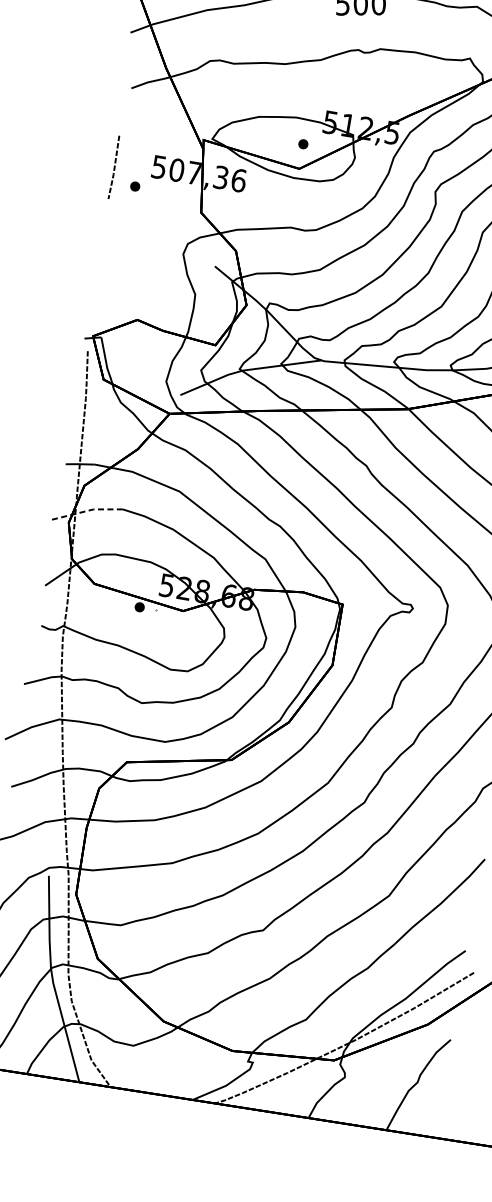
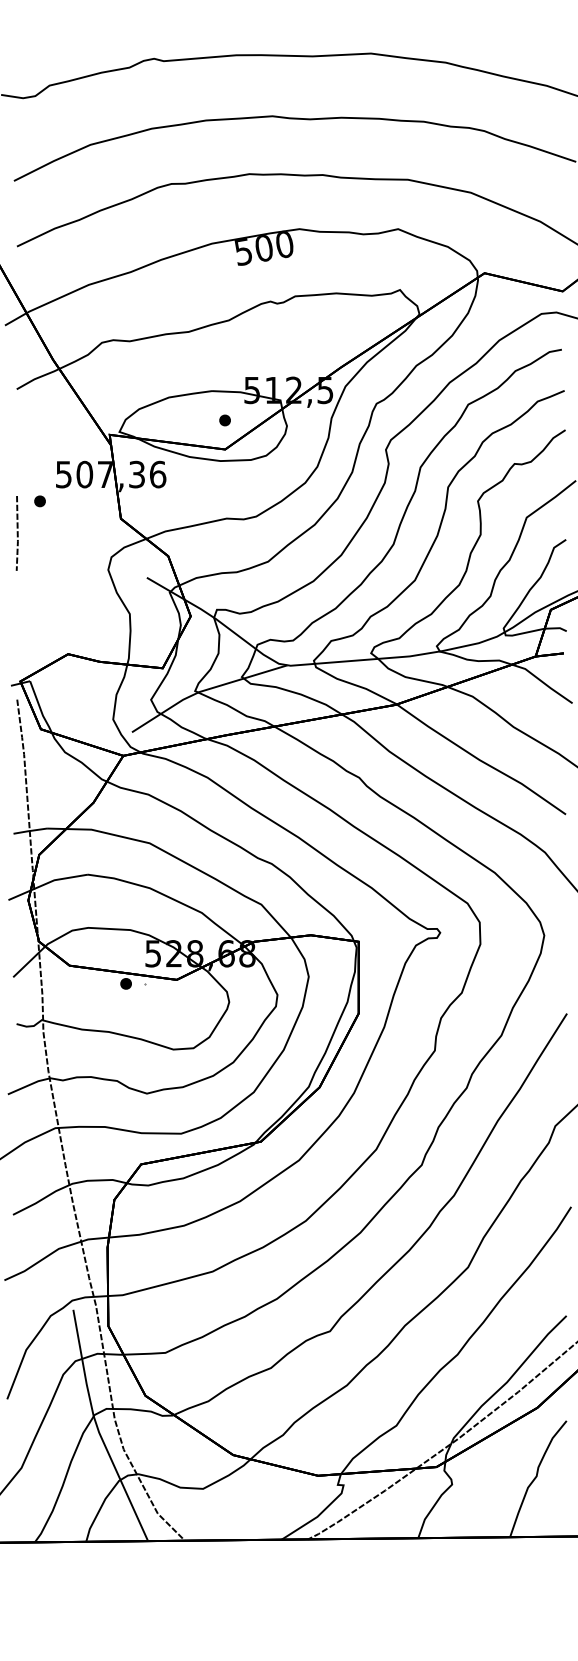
line: (113, 167) -> (16, 533), moved
line: (87, 511) -> (47, 883), dashed -> solid

